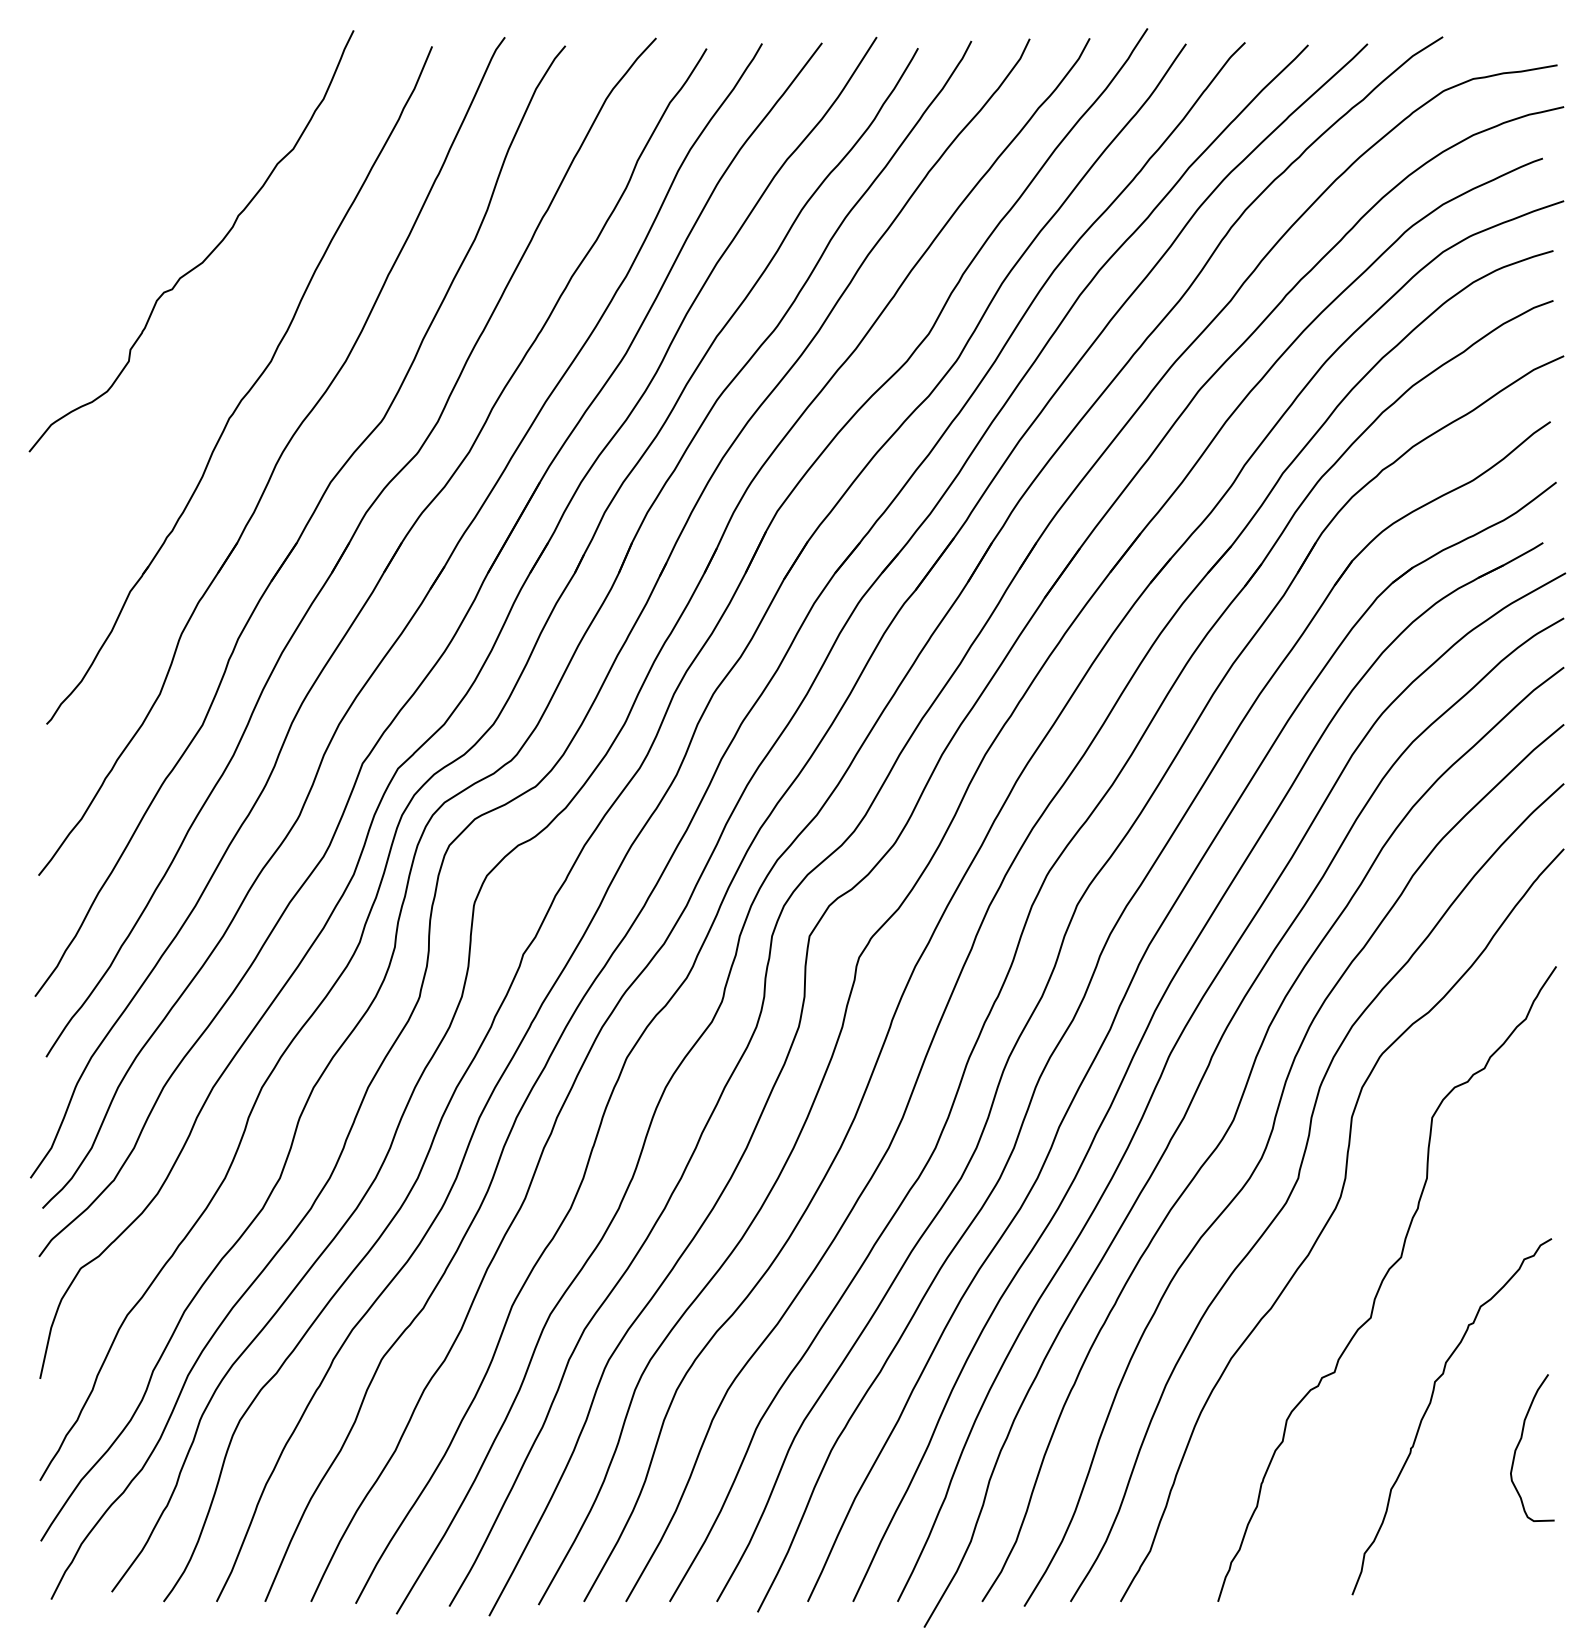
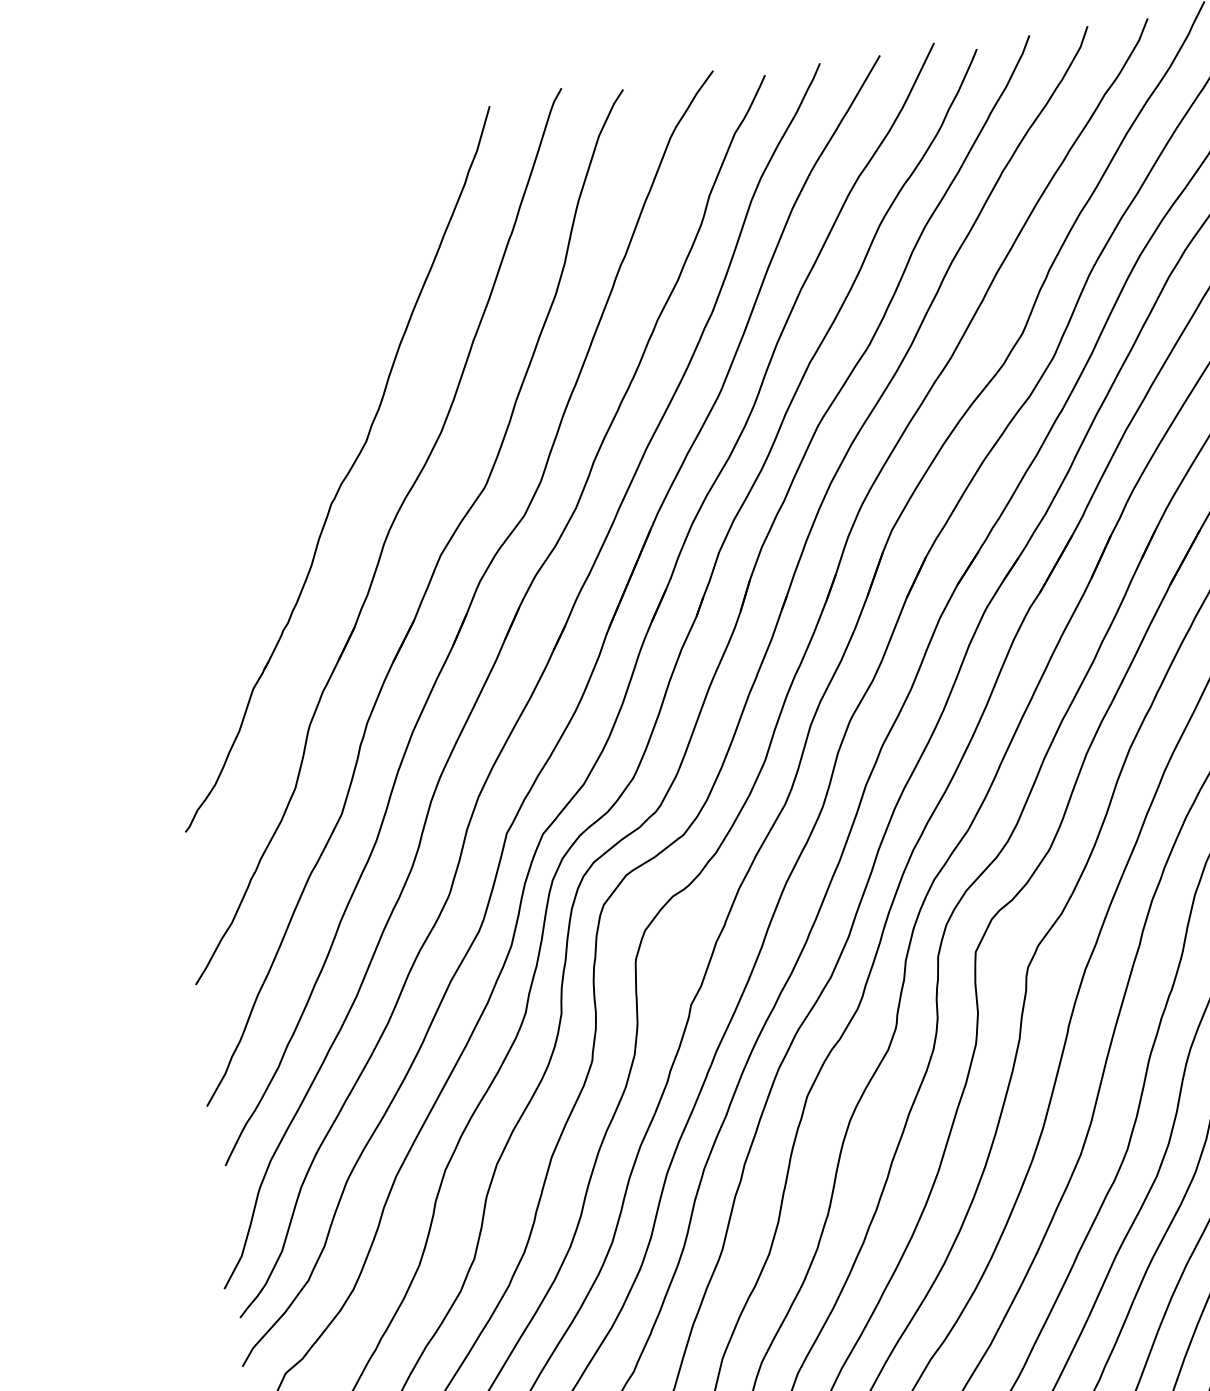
curve: (206, 256) -> (288, 344), removed

